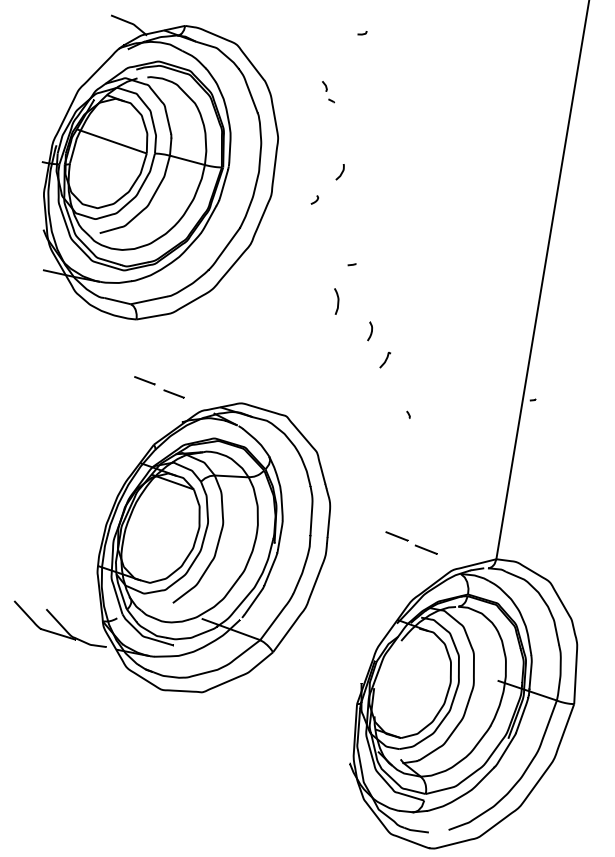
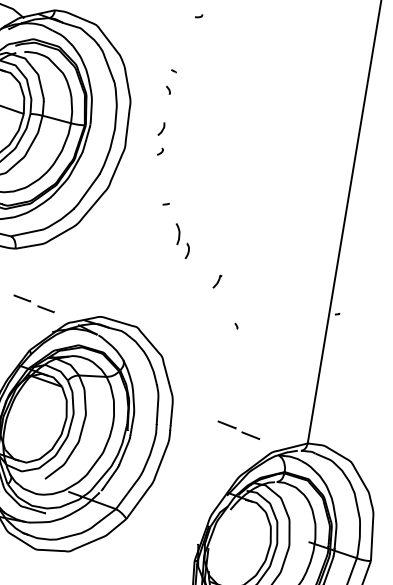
curve: (324, 85) -> (168, 89), moved
curve: (340, 173) -> (161, 130), moved
curve: (351, 264) -> (165, 204), moved
curve: (370, 332) -> (187, 251), moved

